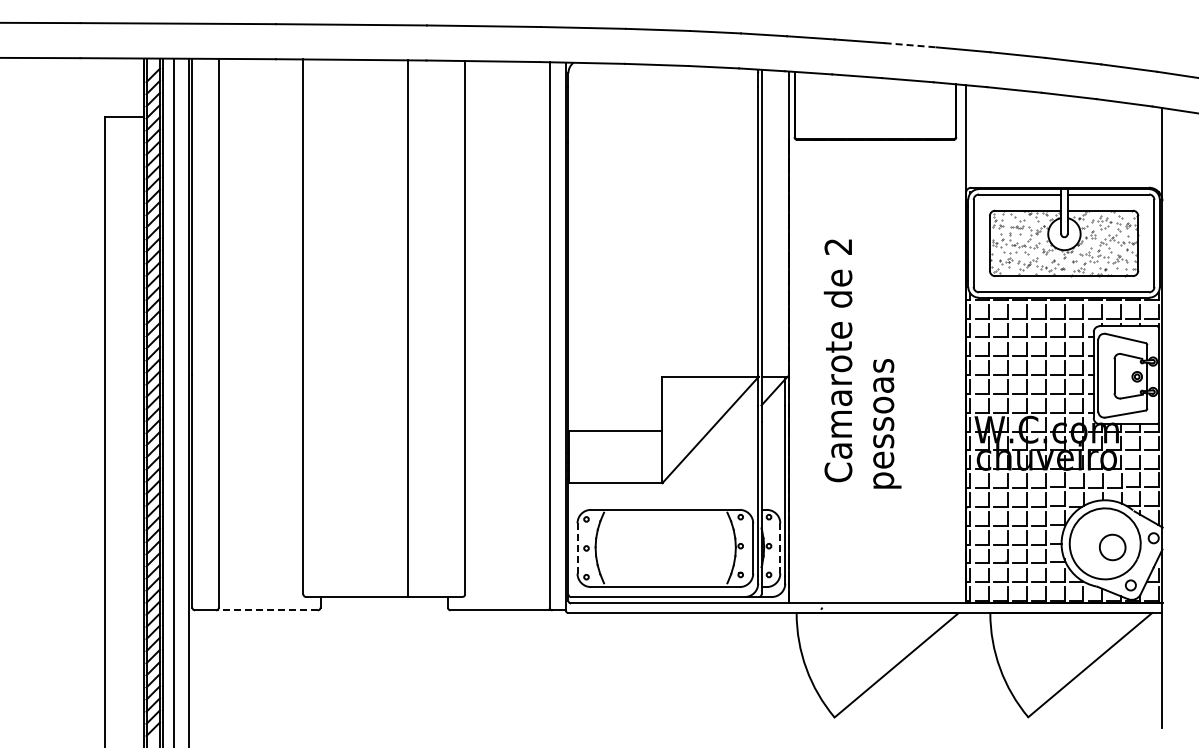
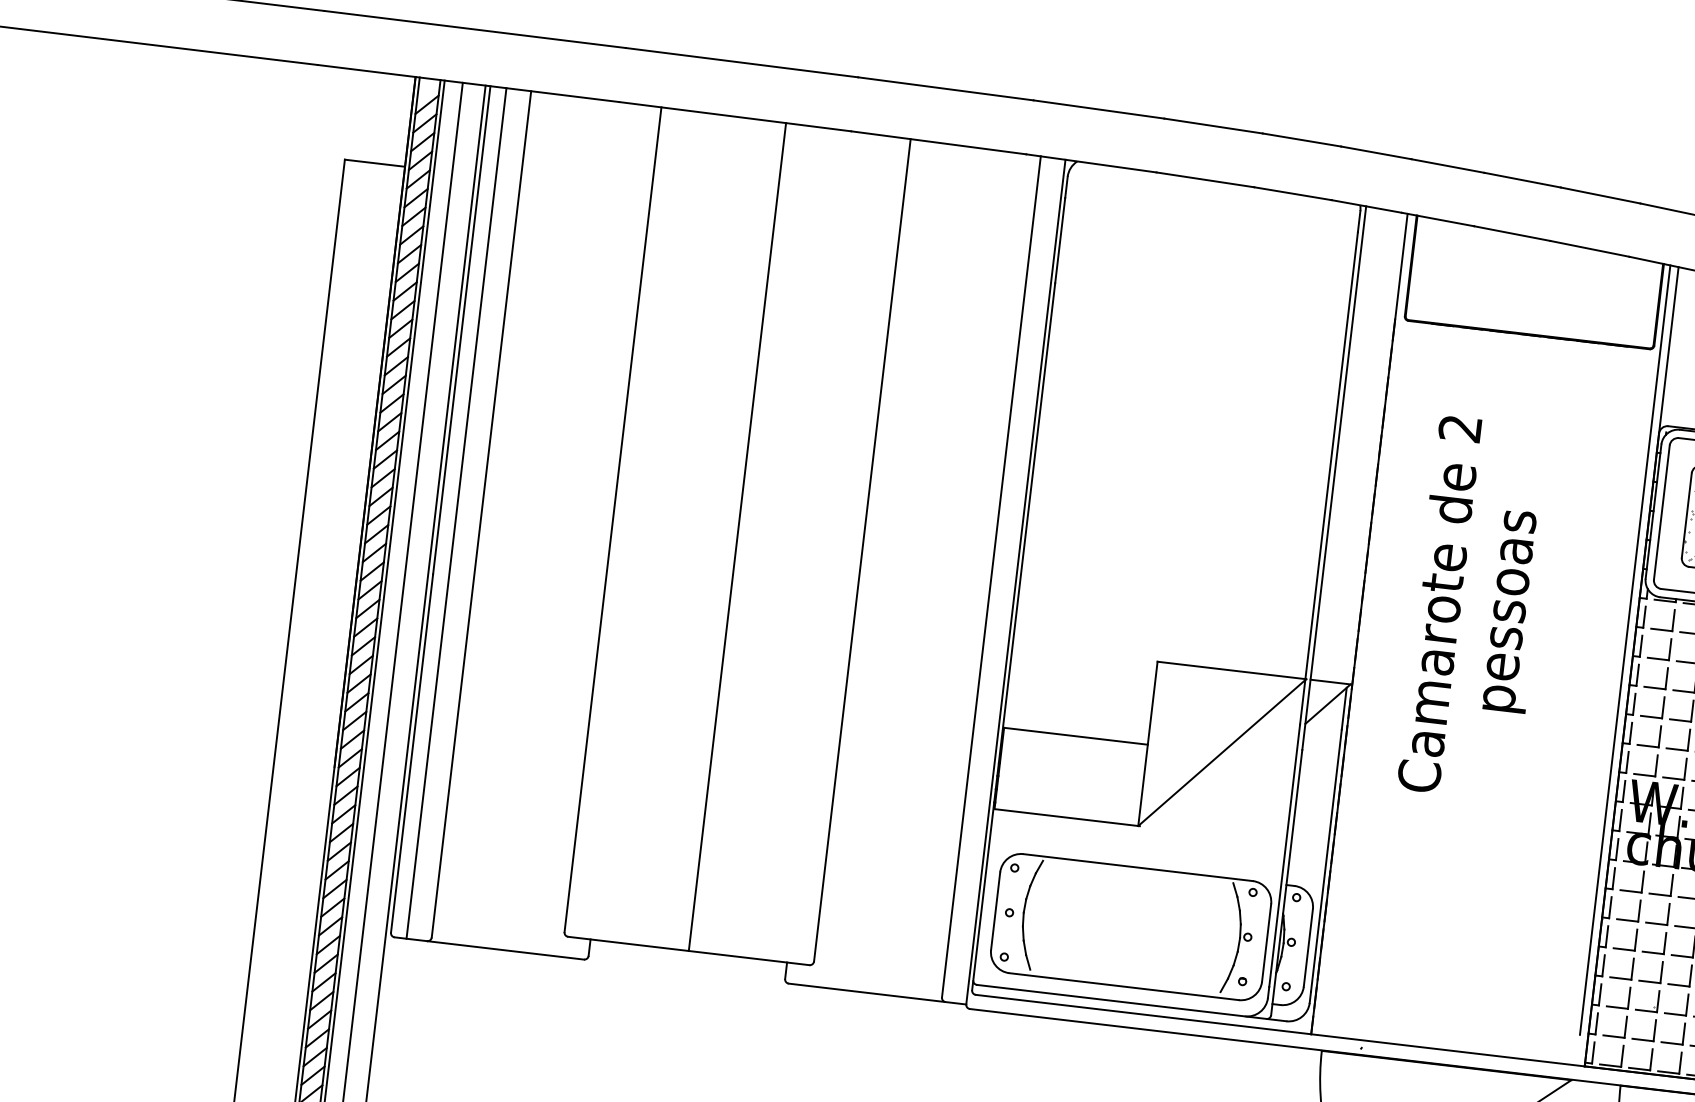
line: (911, 45) -> (1601, 196), dashed -> solid
line: (408, 328) -> (737, 536), moved
line: (960, 333) -> (1625, 649), added
line: (202, 334) -> (456, 513), added
text: (837, 360) -> (1438, 603), moved
text: (887, 423) -> (1515, 611), moved
line: (780, 547) -> (1308, 946), dashed -> solid
line: (577, 548) -> (995, 911), dashed -> solid
line: (267, 610) -> (506, 950), dashed -> solid

